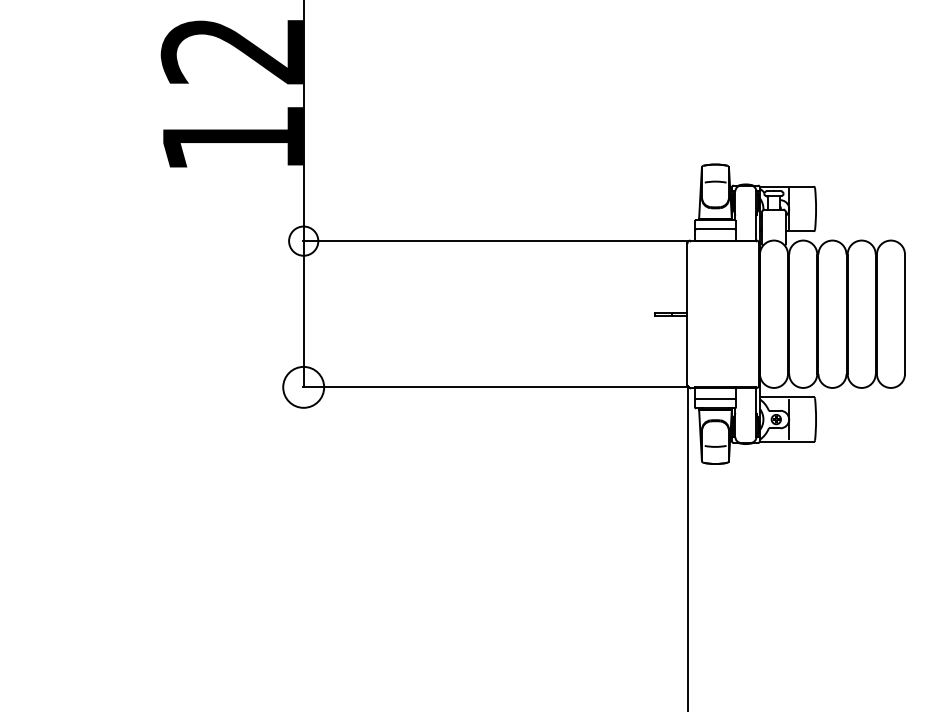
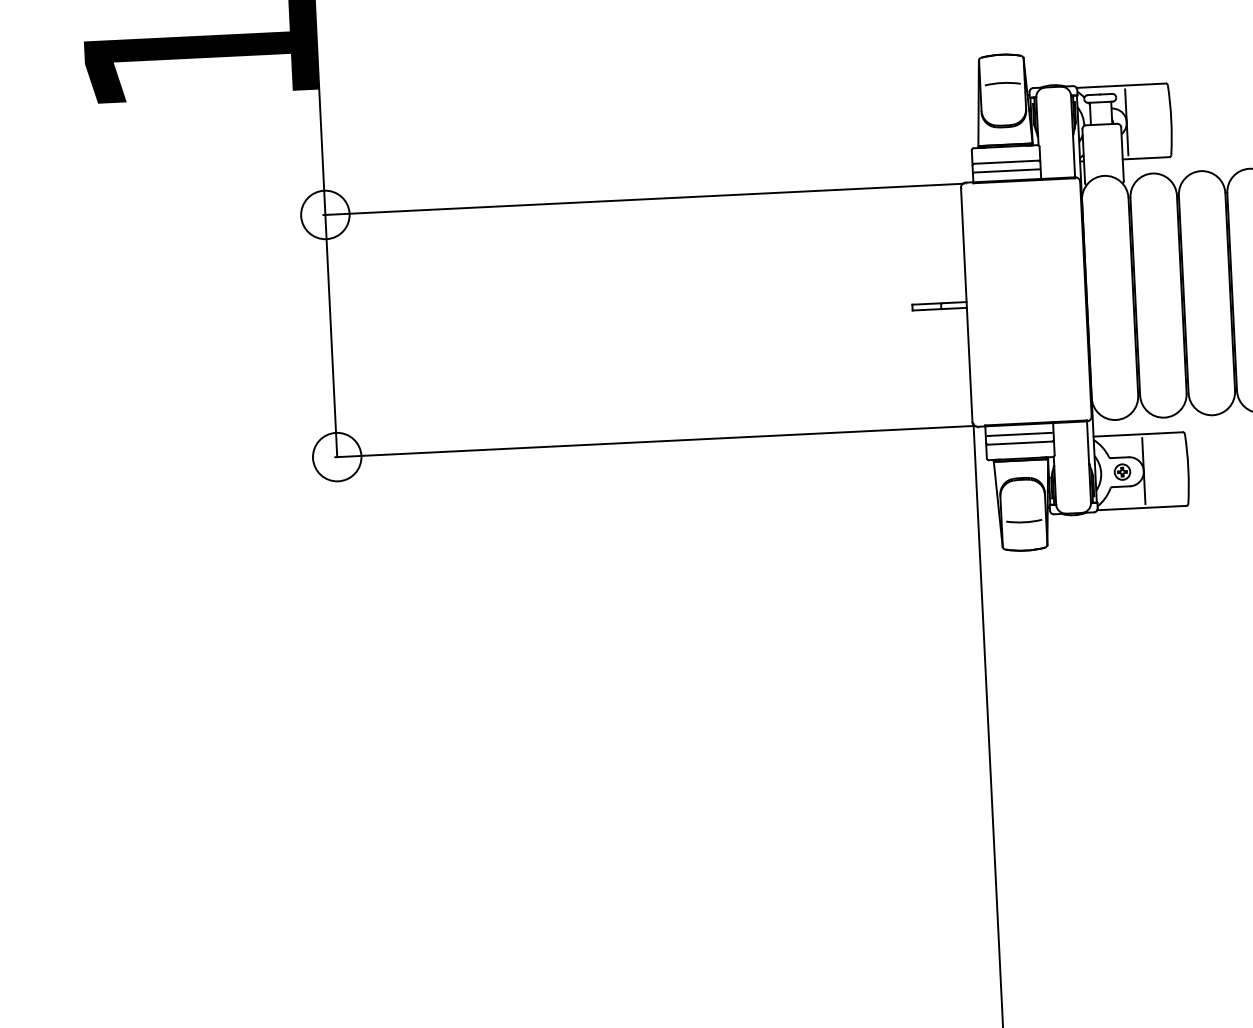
line: (715, 234) -> (1006, 170), added
circle: (303, 387) -> (336, 457), size x0.71
line: (715, 393) -> (1019, 433), added

